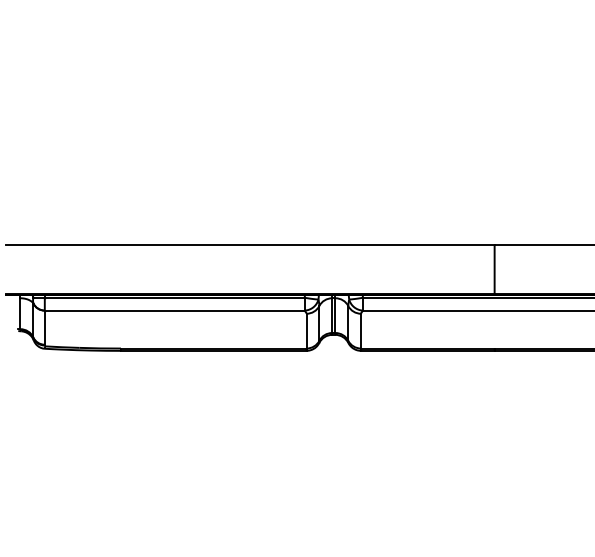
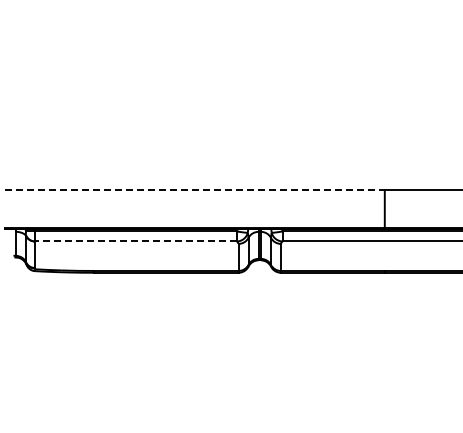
line: (251, 245) -> (195, 190), solid -> dashed
line: (174, 310) -> (135, 241), solid -> dashed

